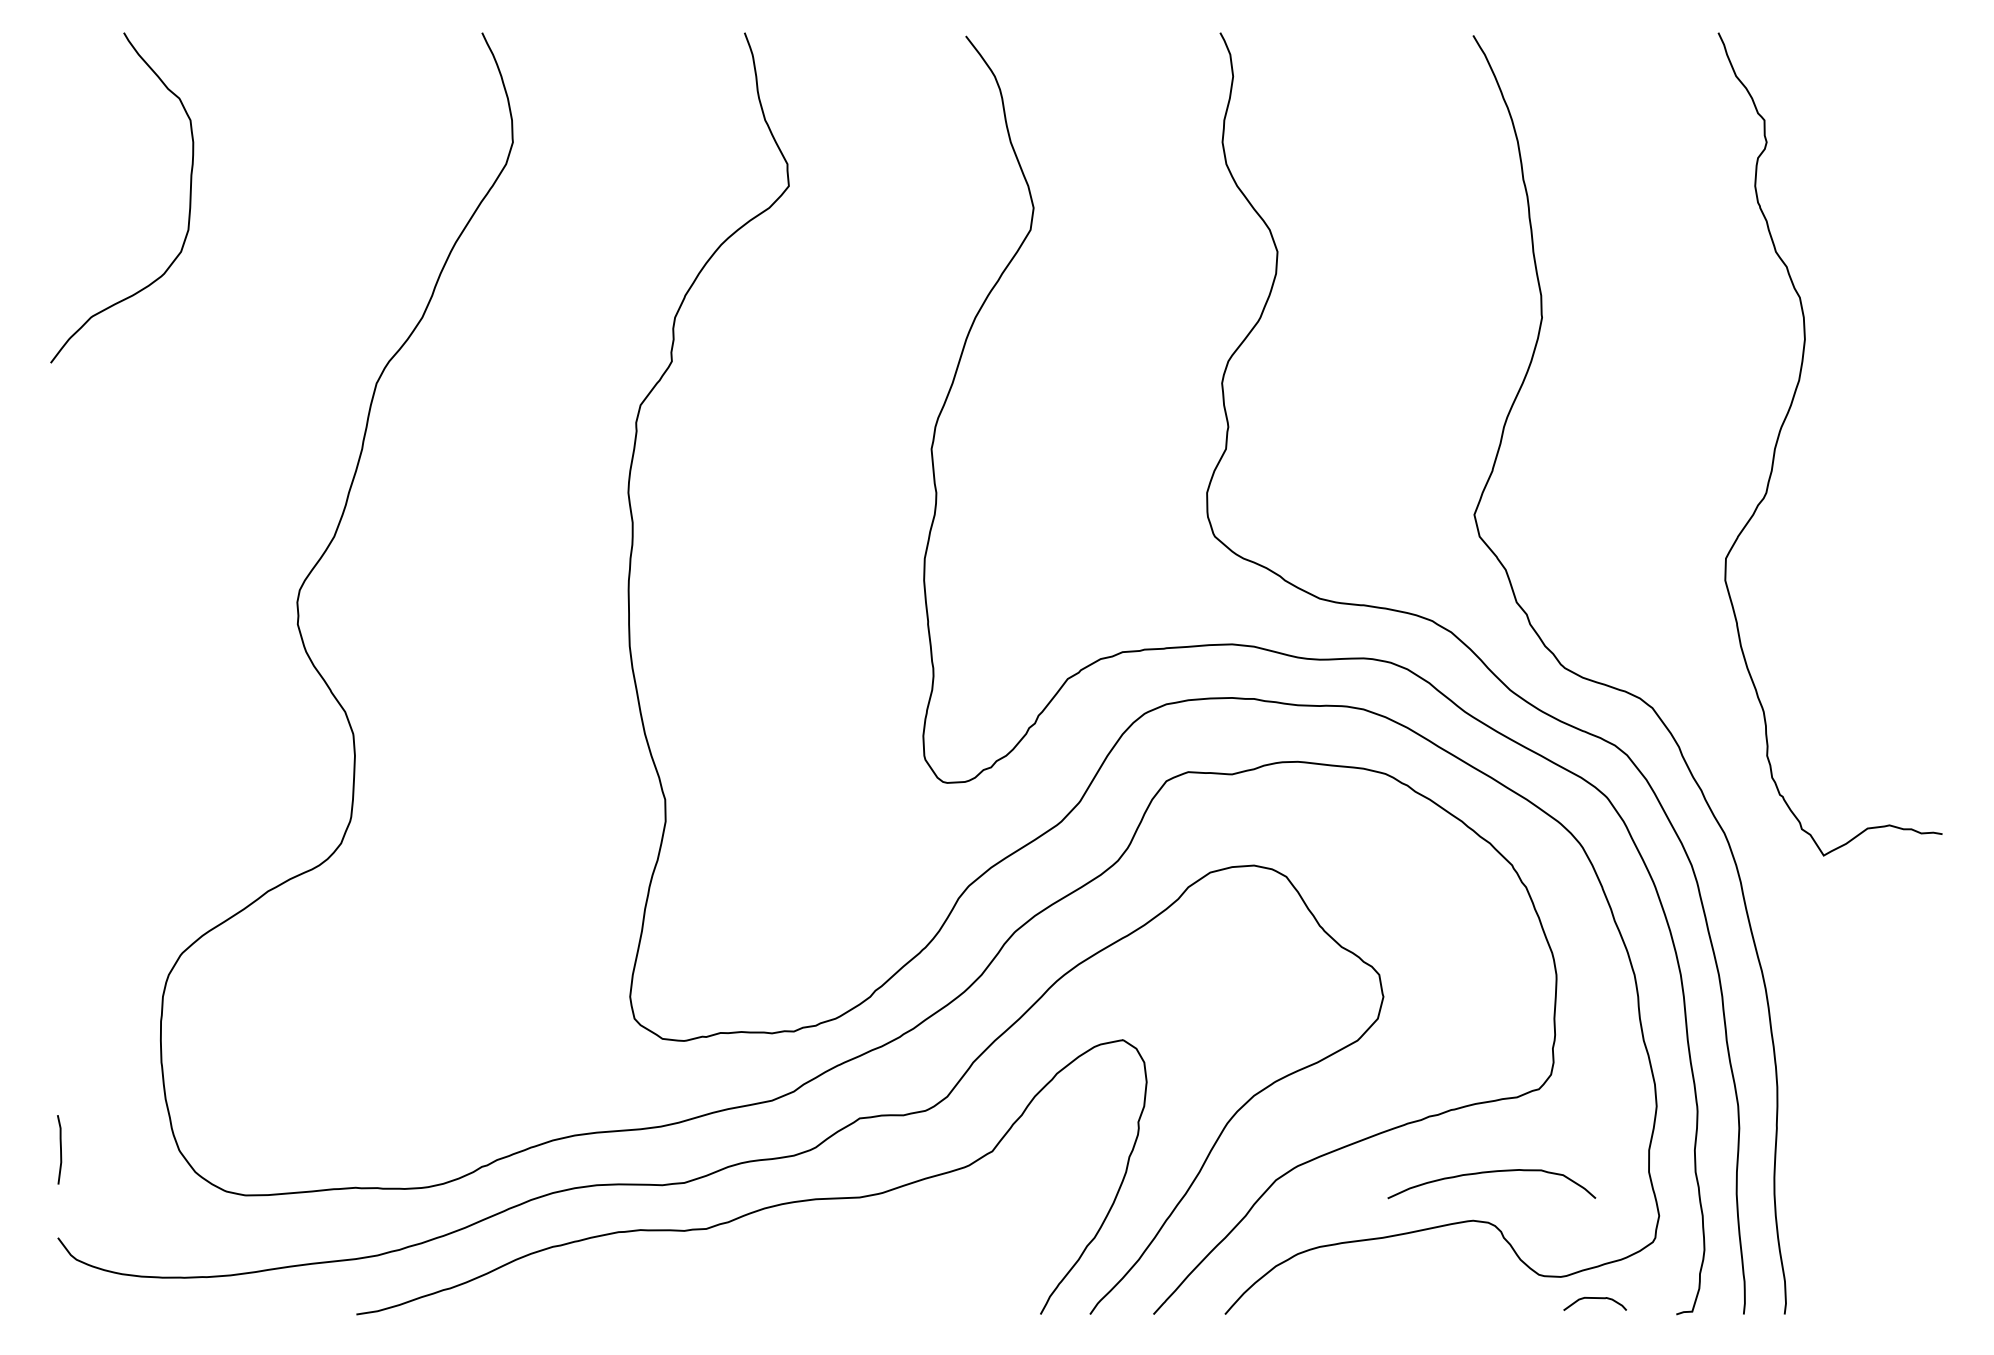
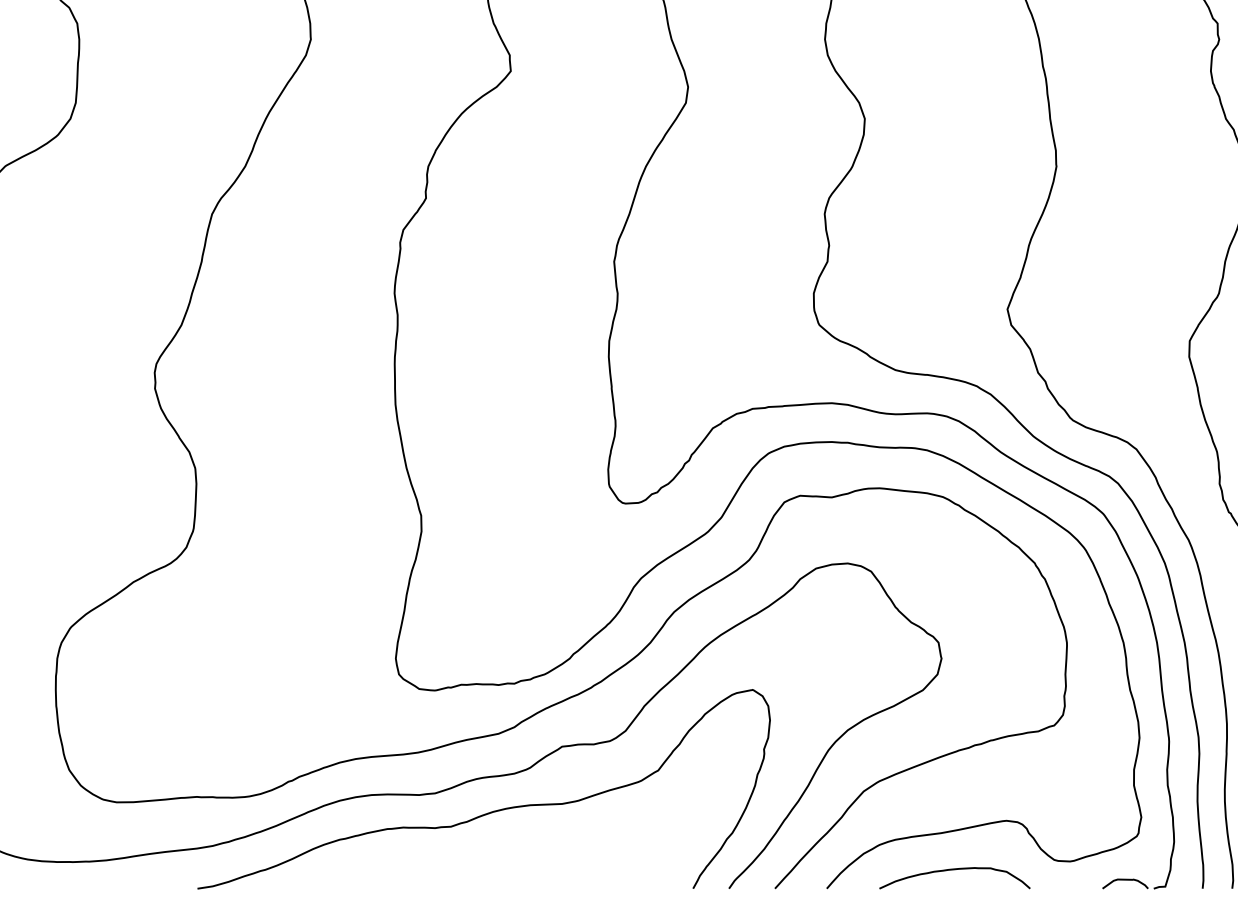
curve: (1491, 1172) -> (954, 869), moved
curve: (1594, 1298) -> (1124, 880), moved

